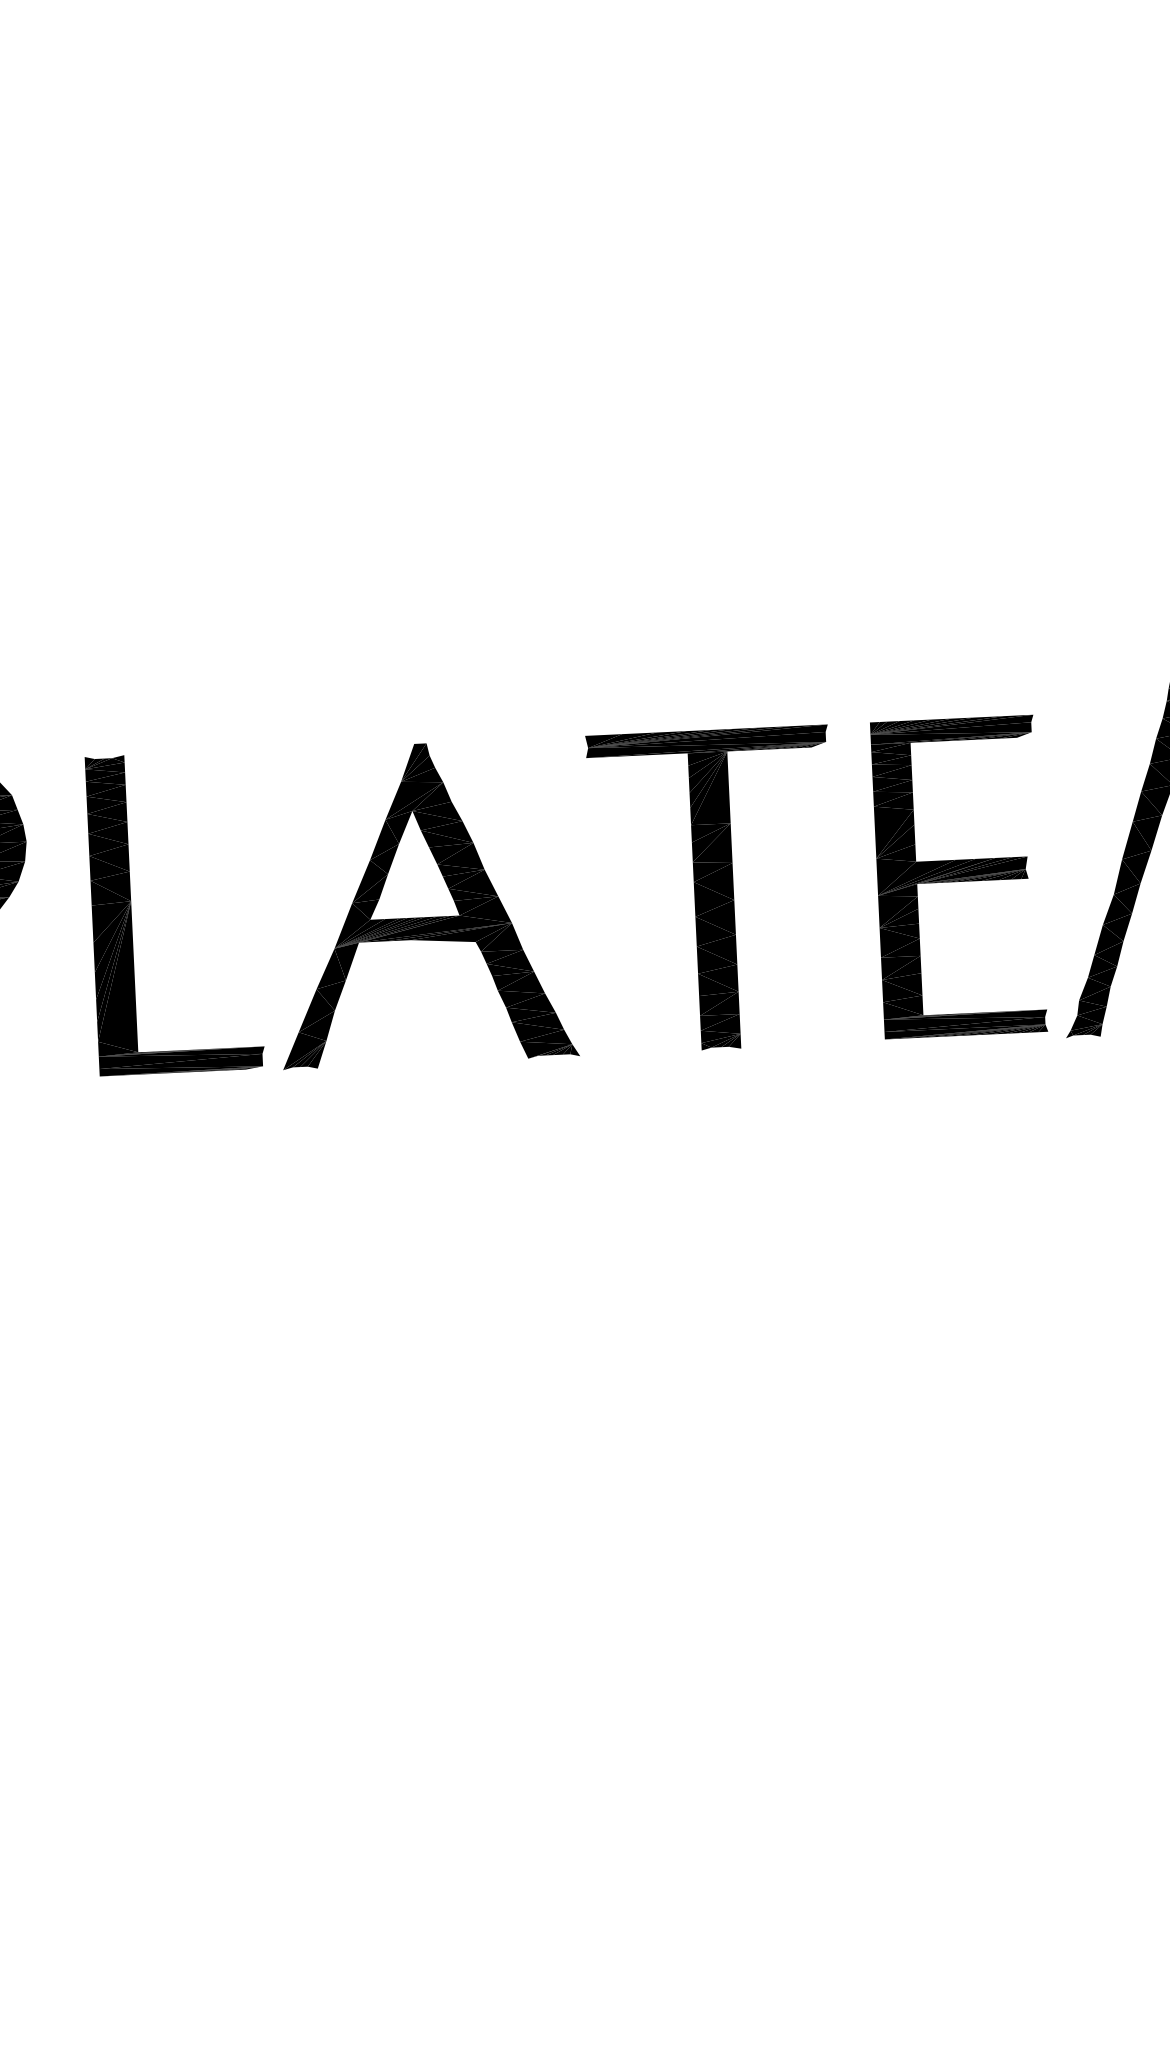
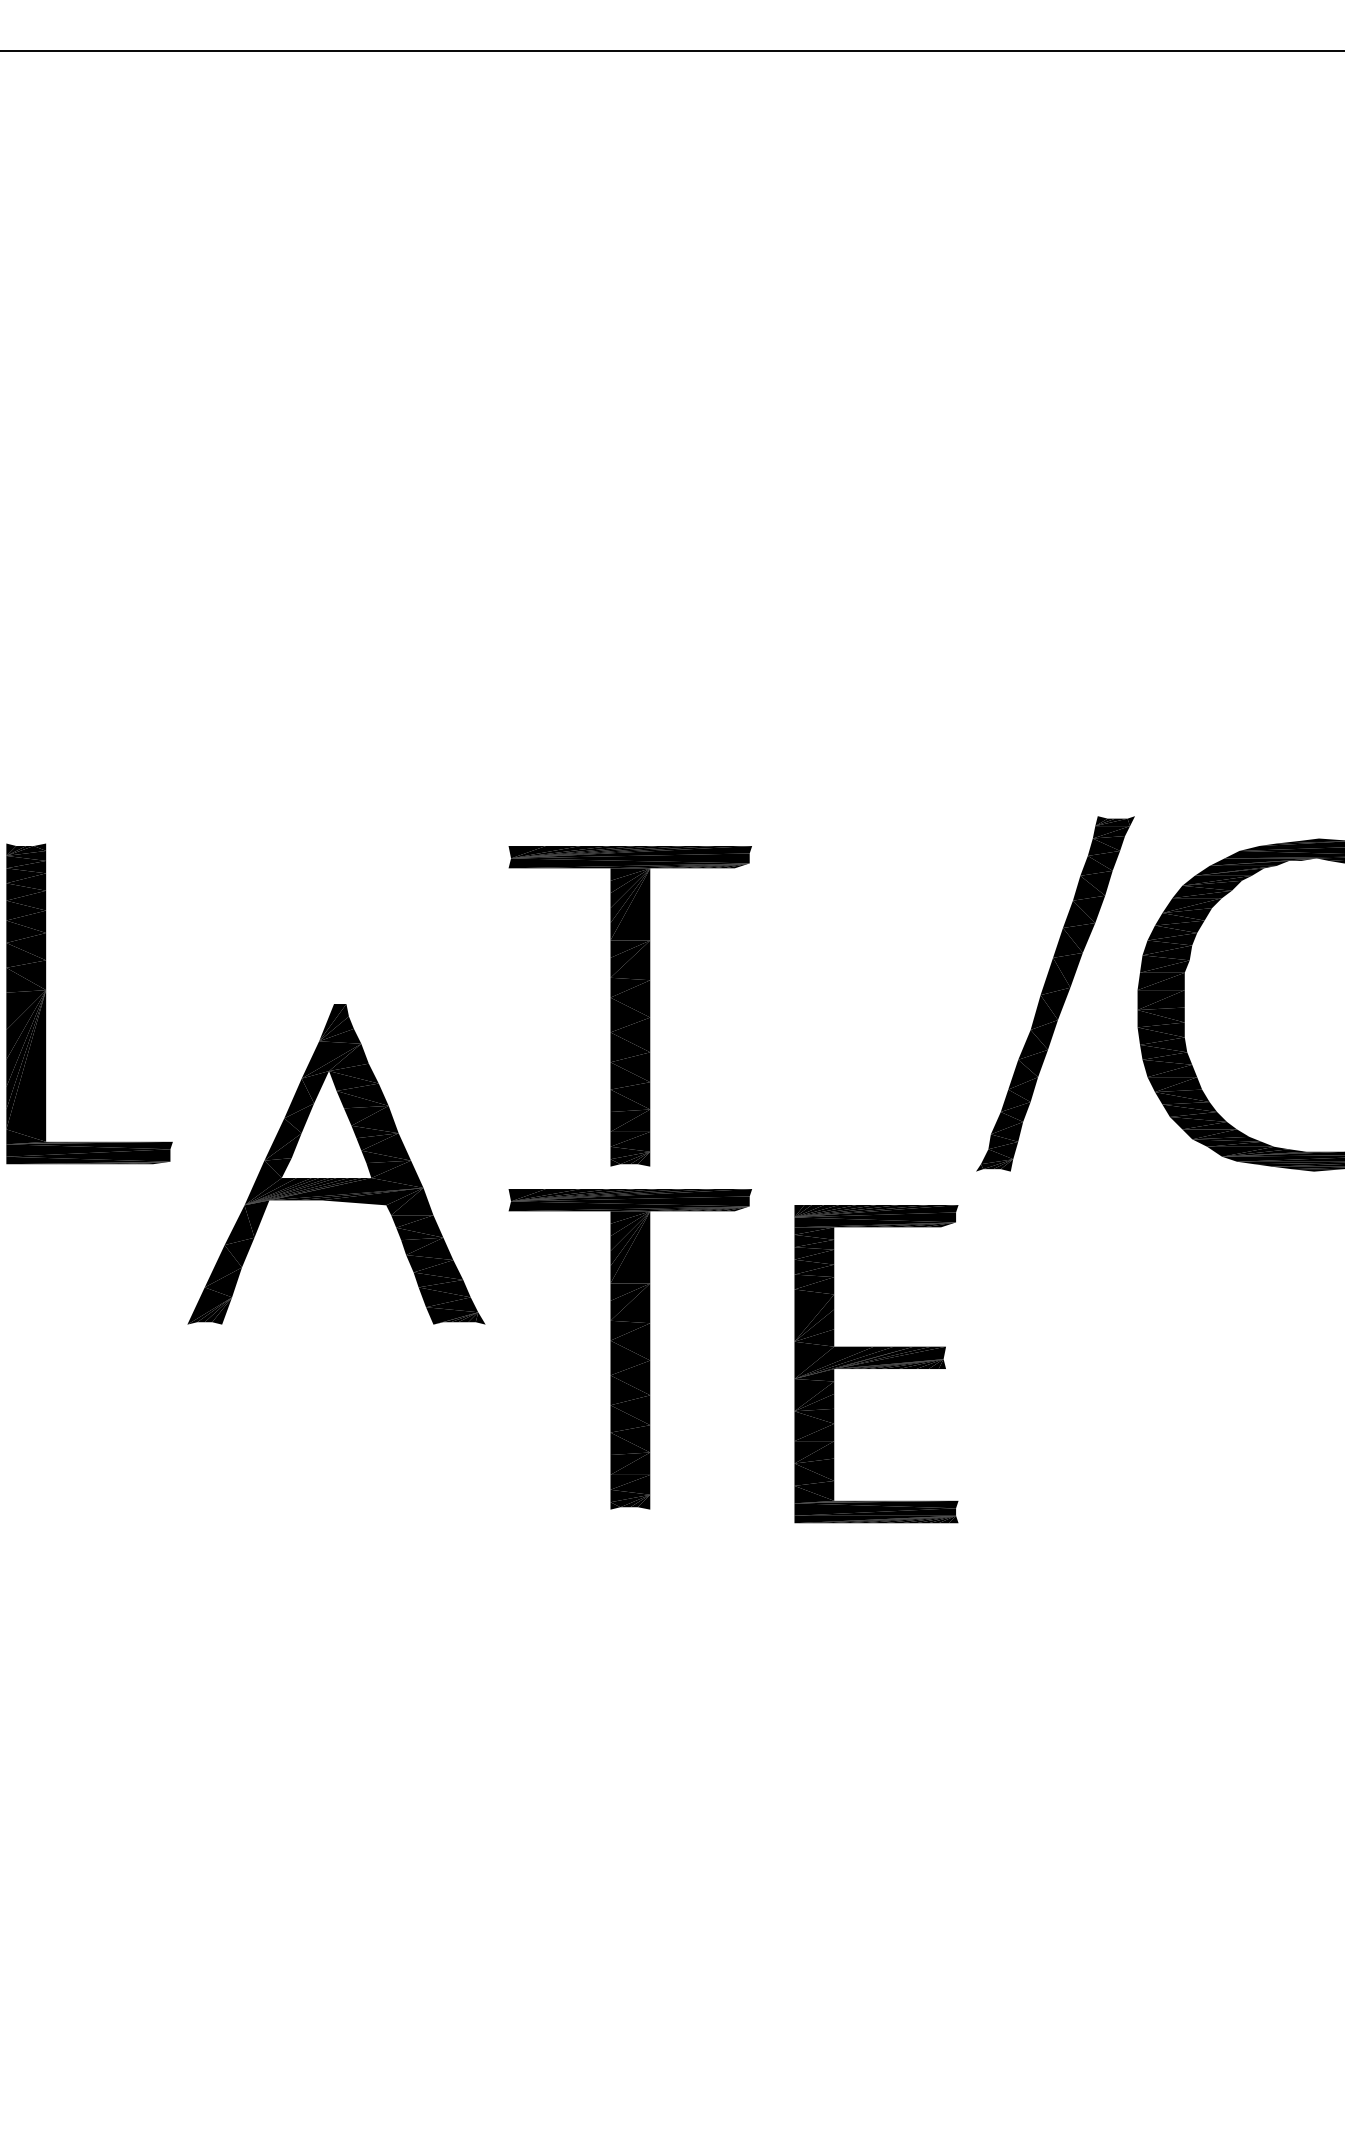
part: (959, 877) -> (876, 1364), moved
part: (424, 903) -> (336, 1164), moved
part: (729, 1231) -> (629, 1349), added

